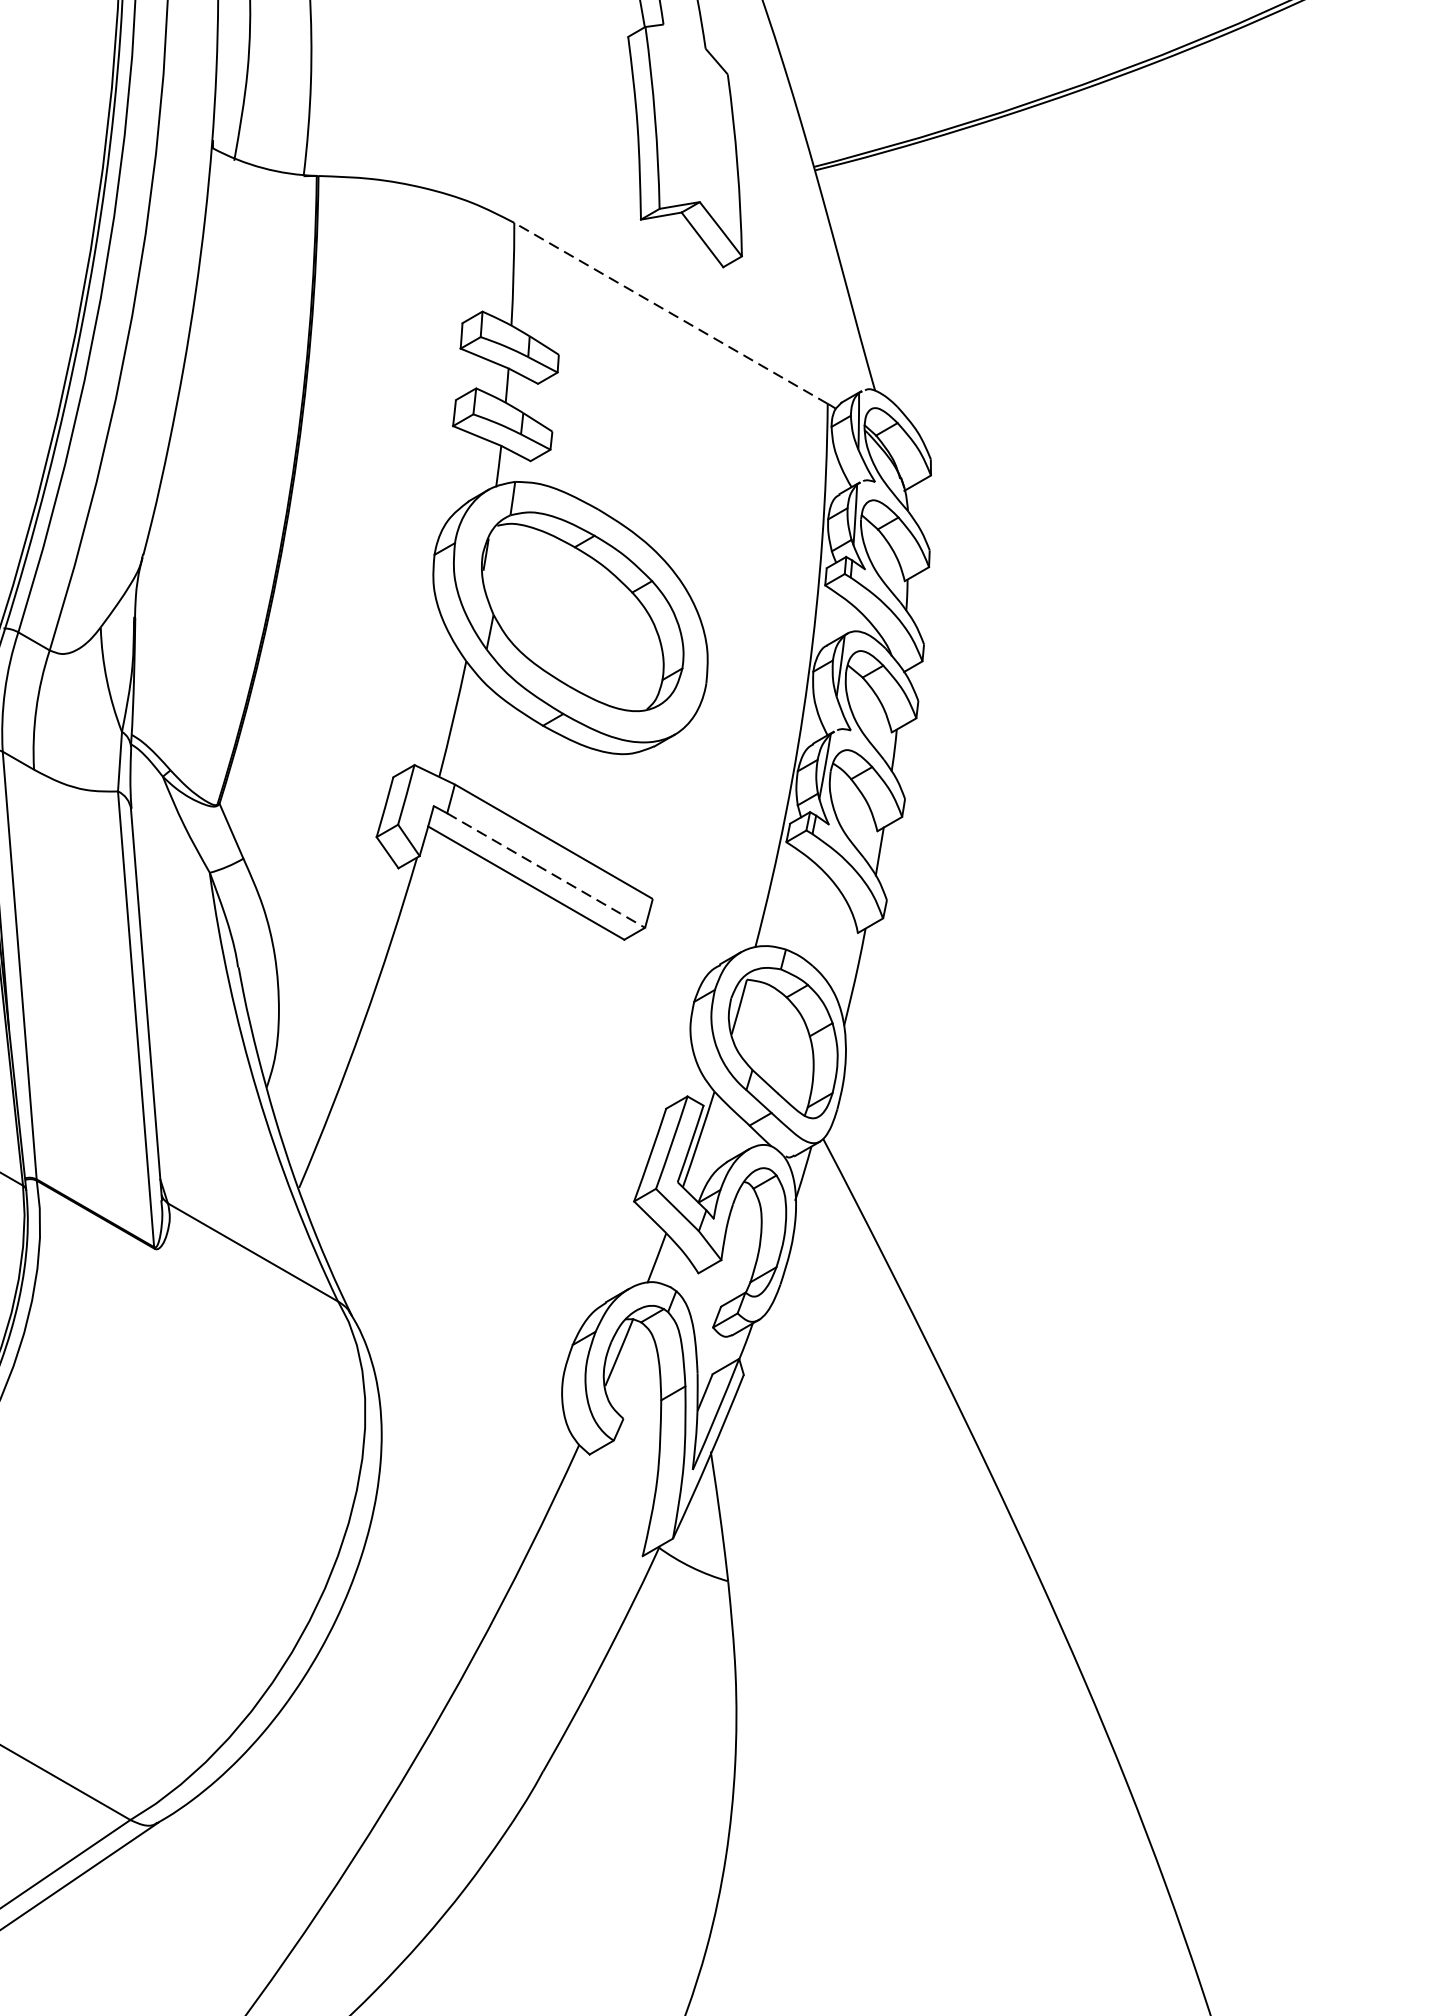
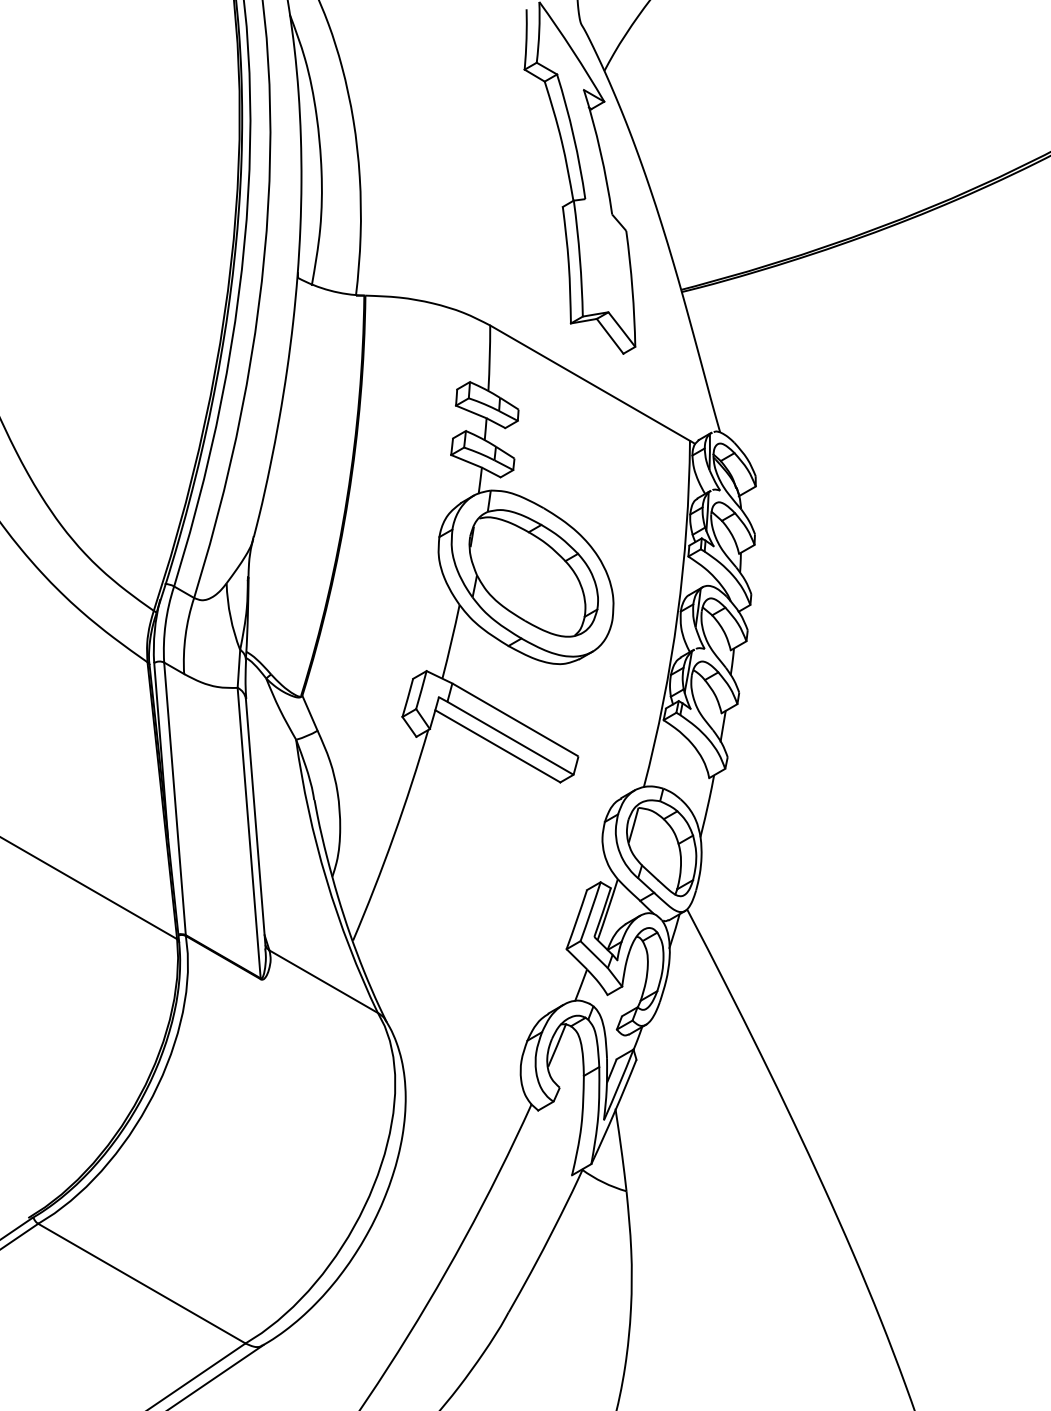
line: (670, 312) -> (589, 382), dashed -> solid
line: (547, 870) -> (511, 738), dashed -> solid

